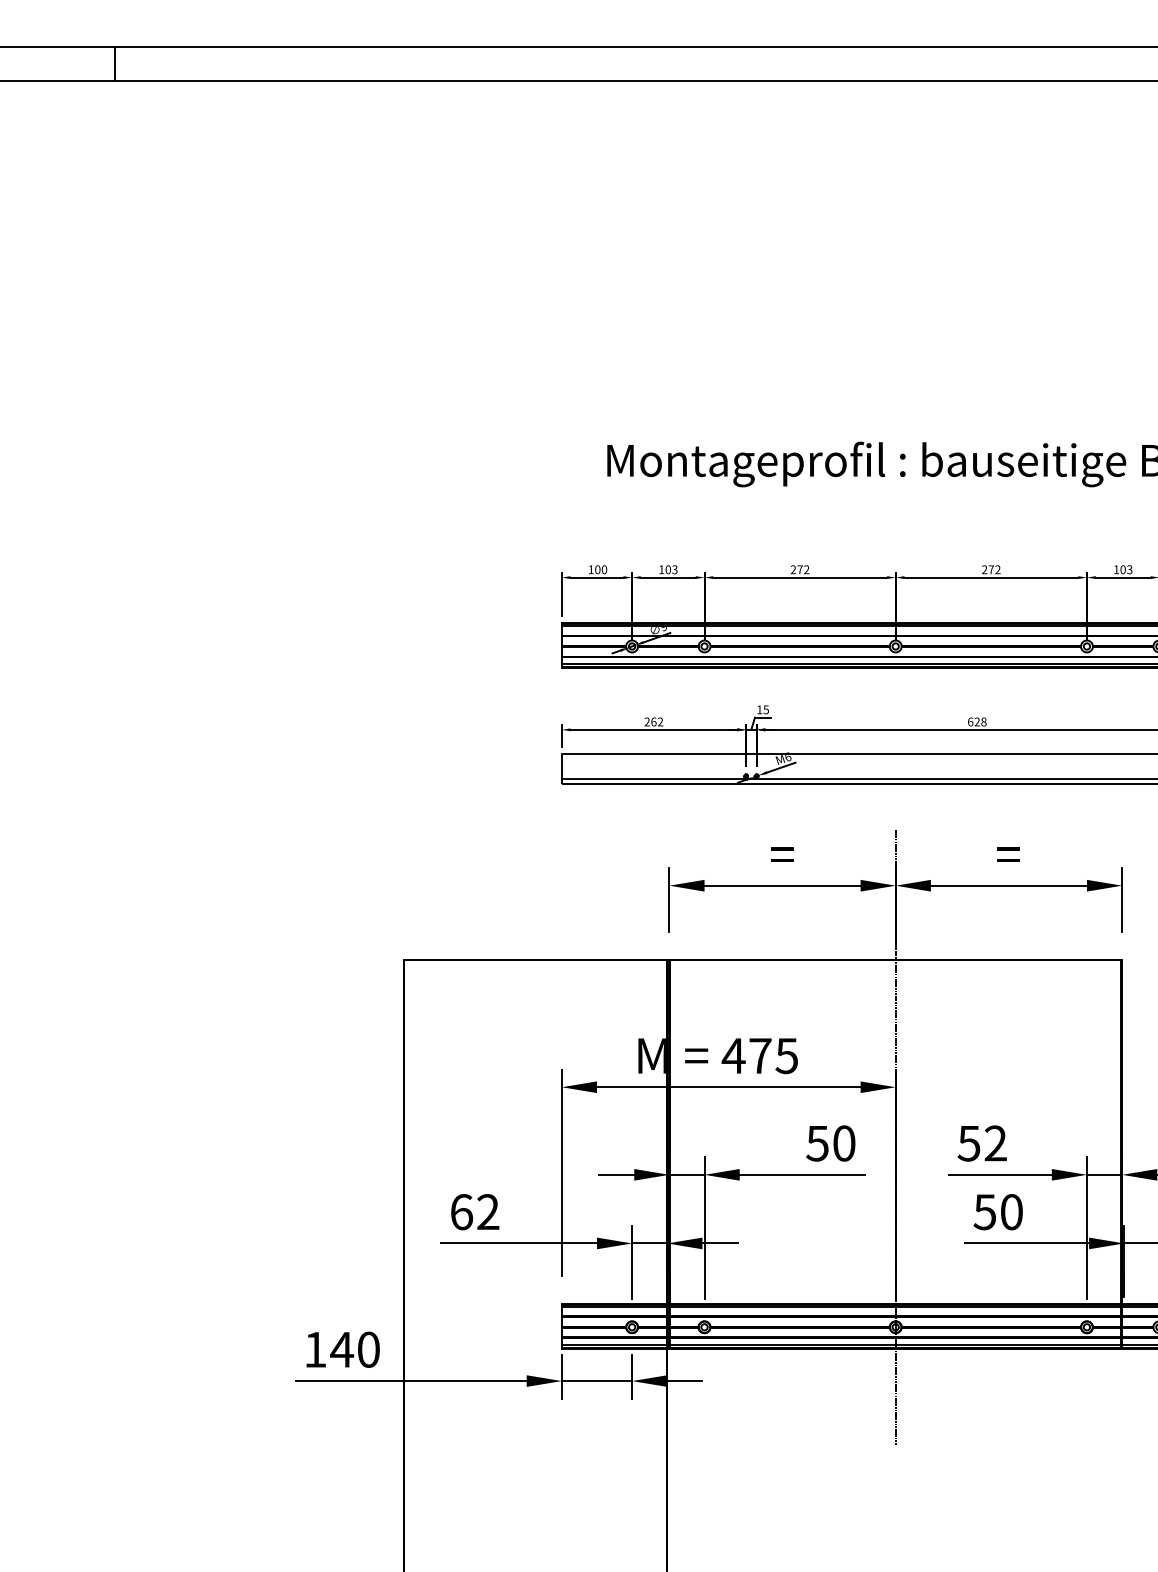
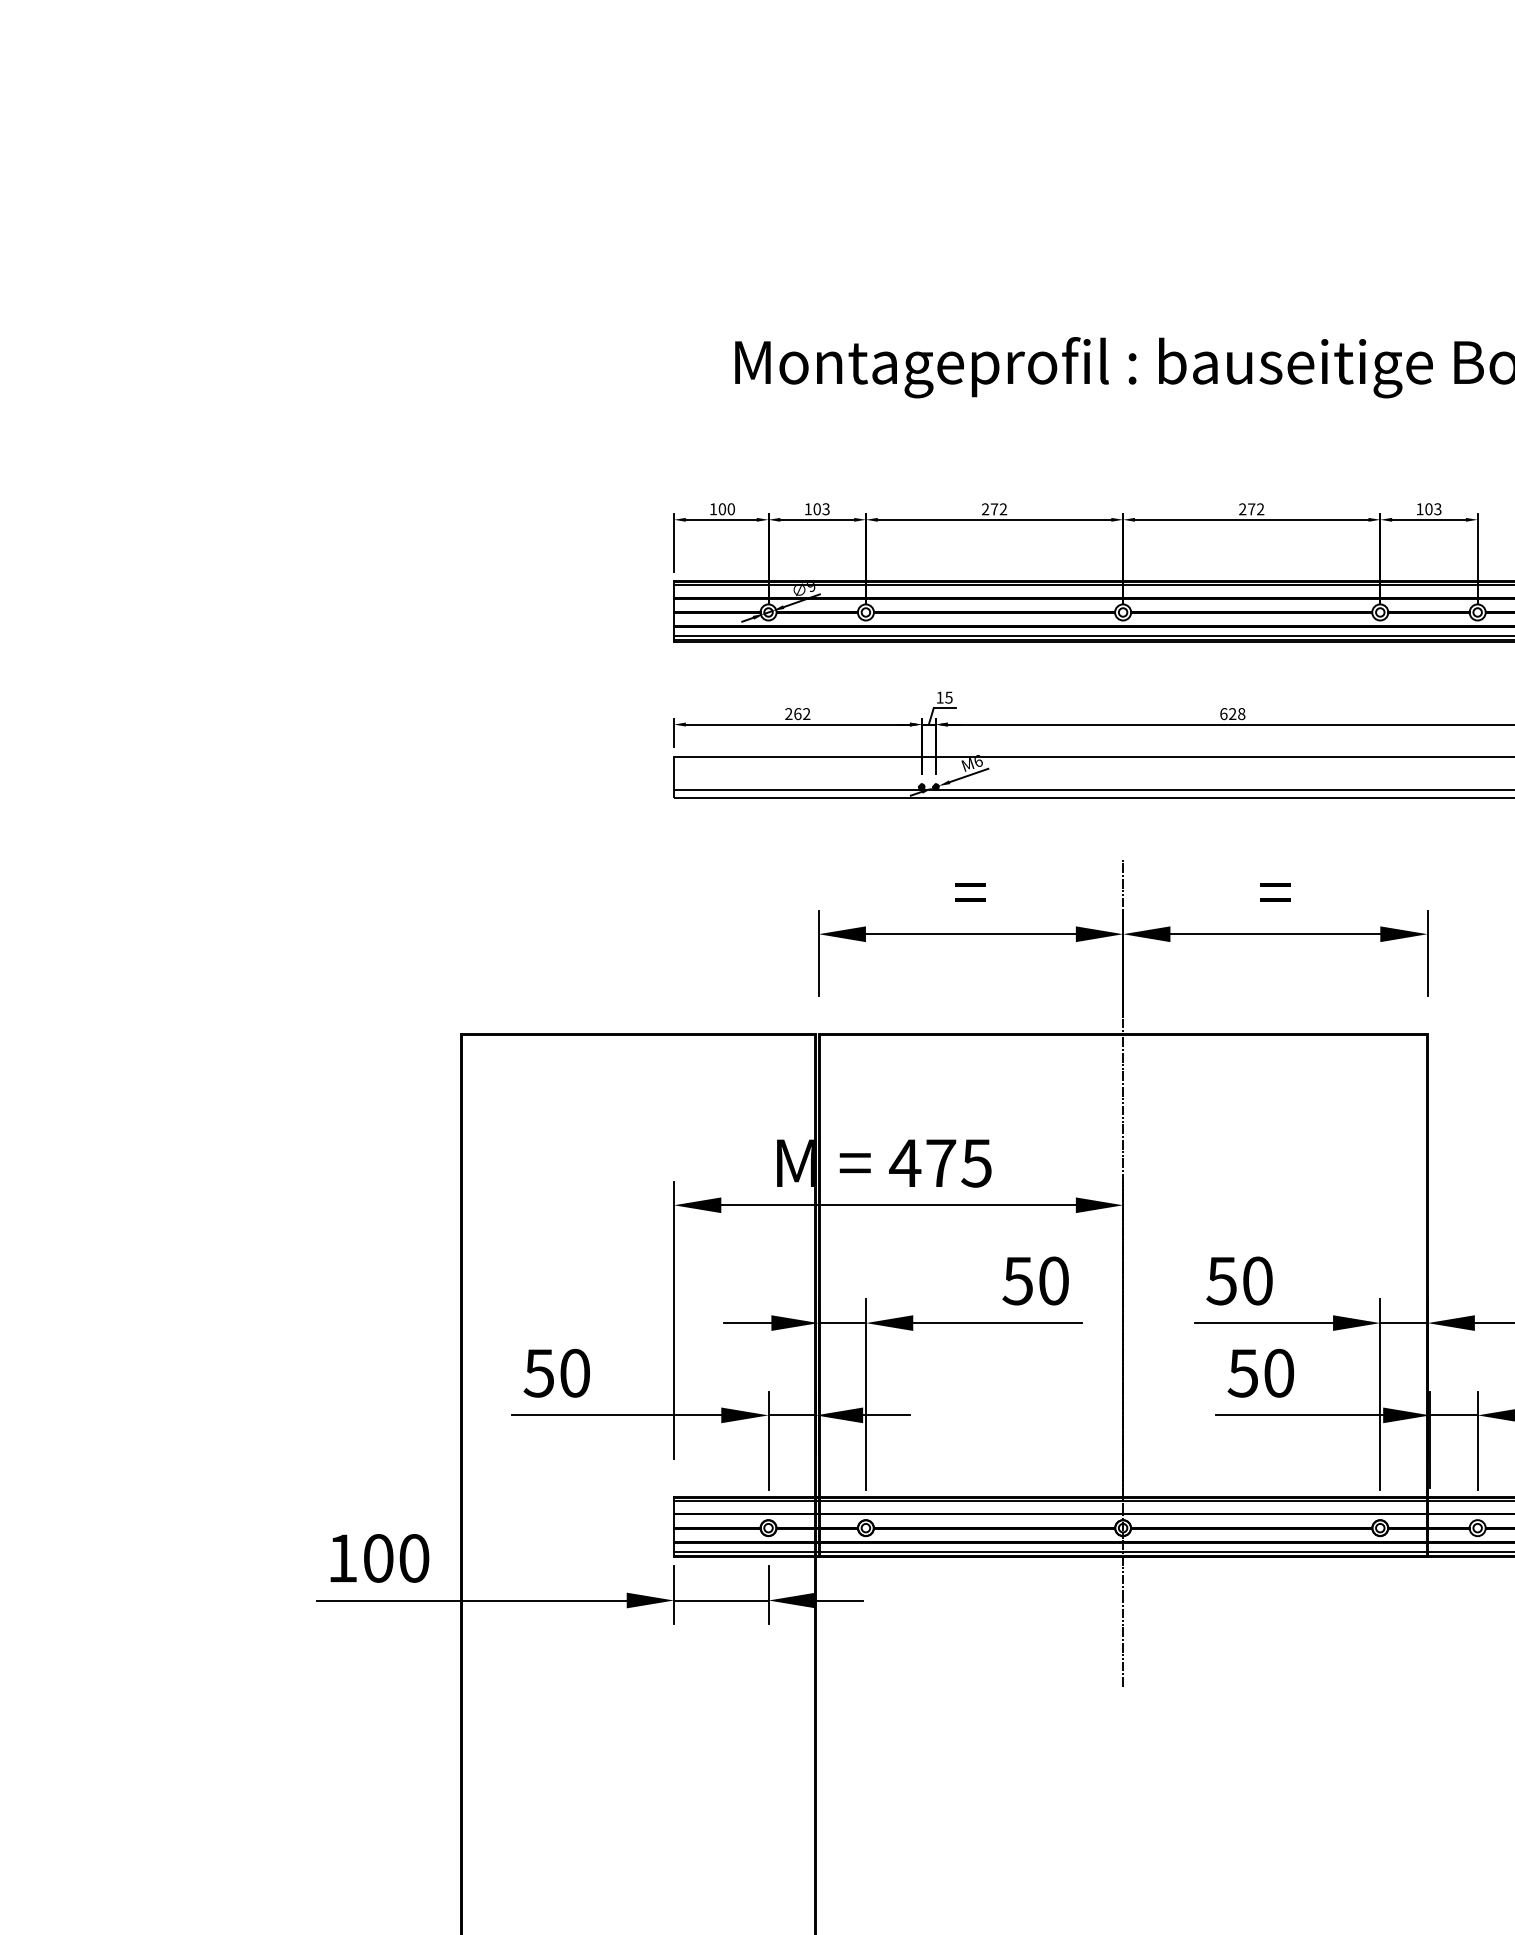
text: (995, 1143) -> (1257, 1280), 52 -> 50
text: (474, 1212) -> (556, 1373), 62 -> 50
text: (342, 1349) -> (378, 1558), 140 -> 100

